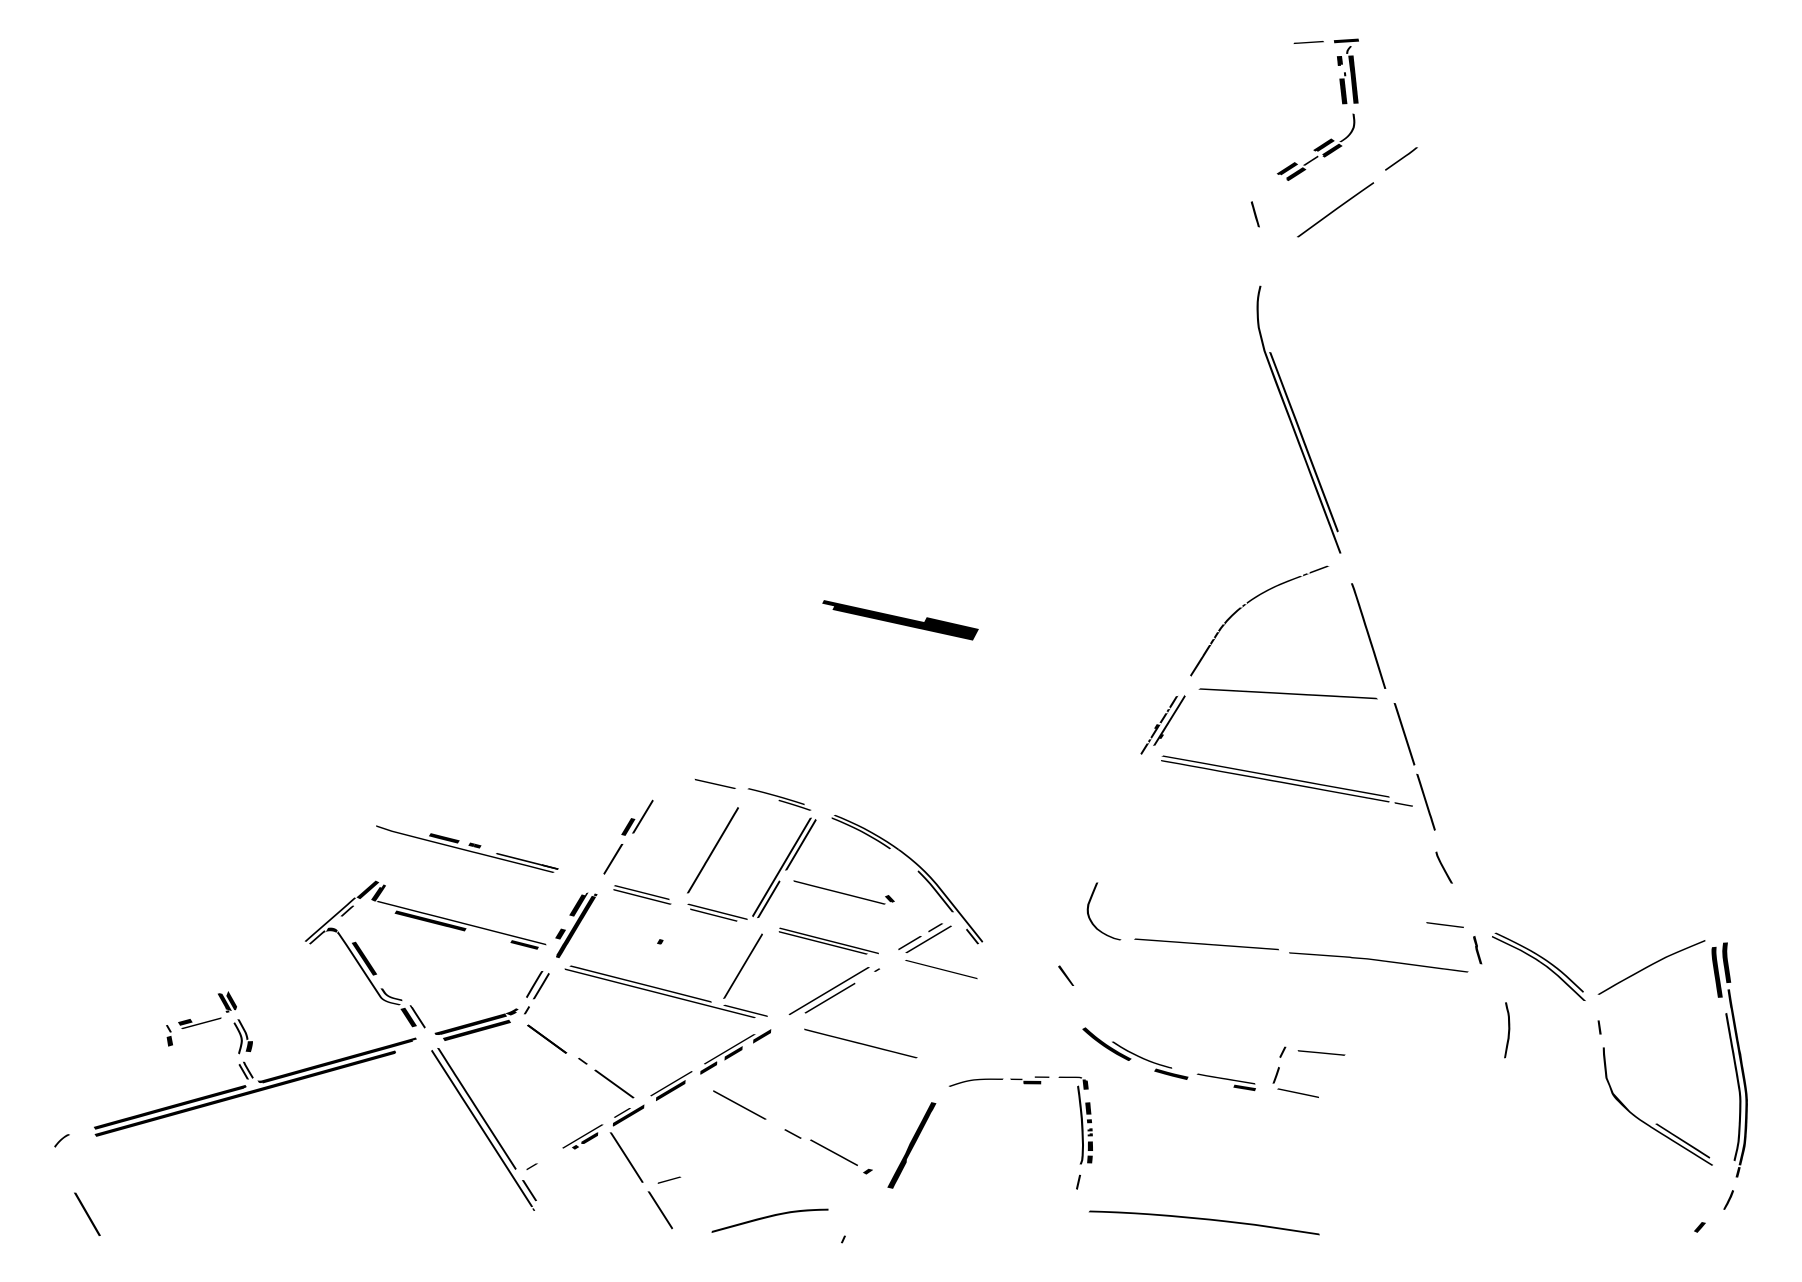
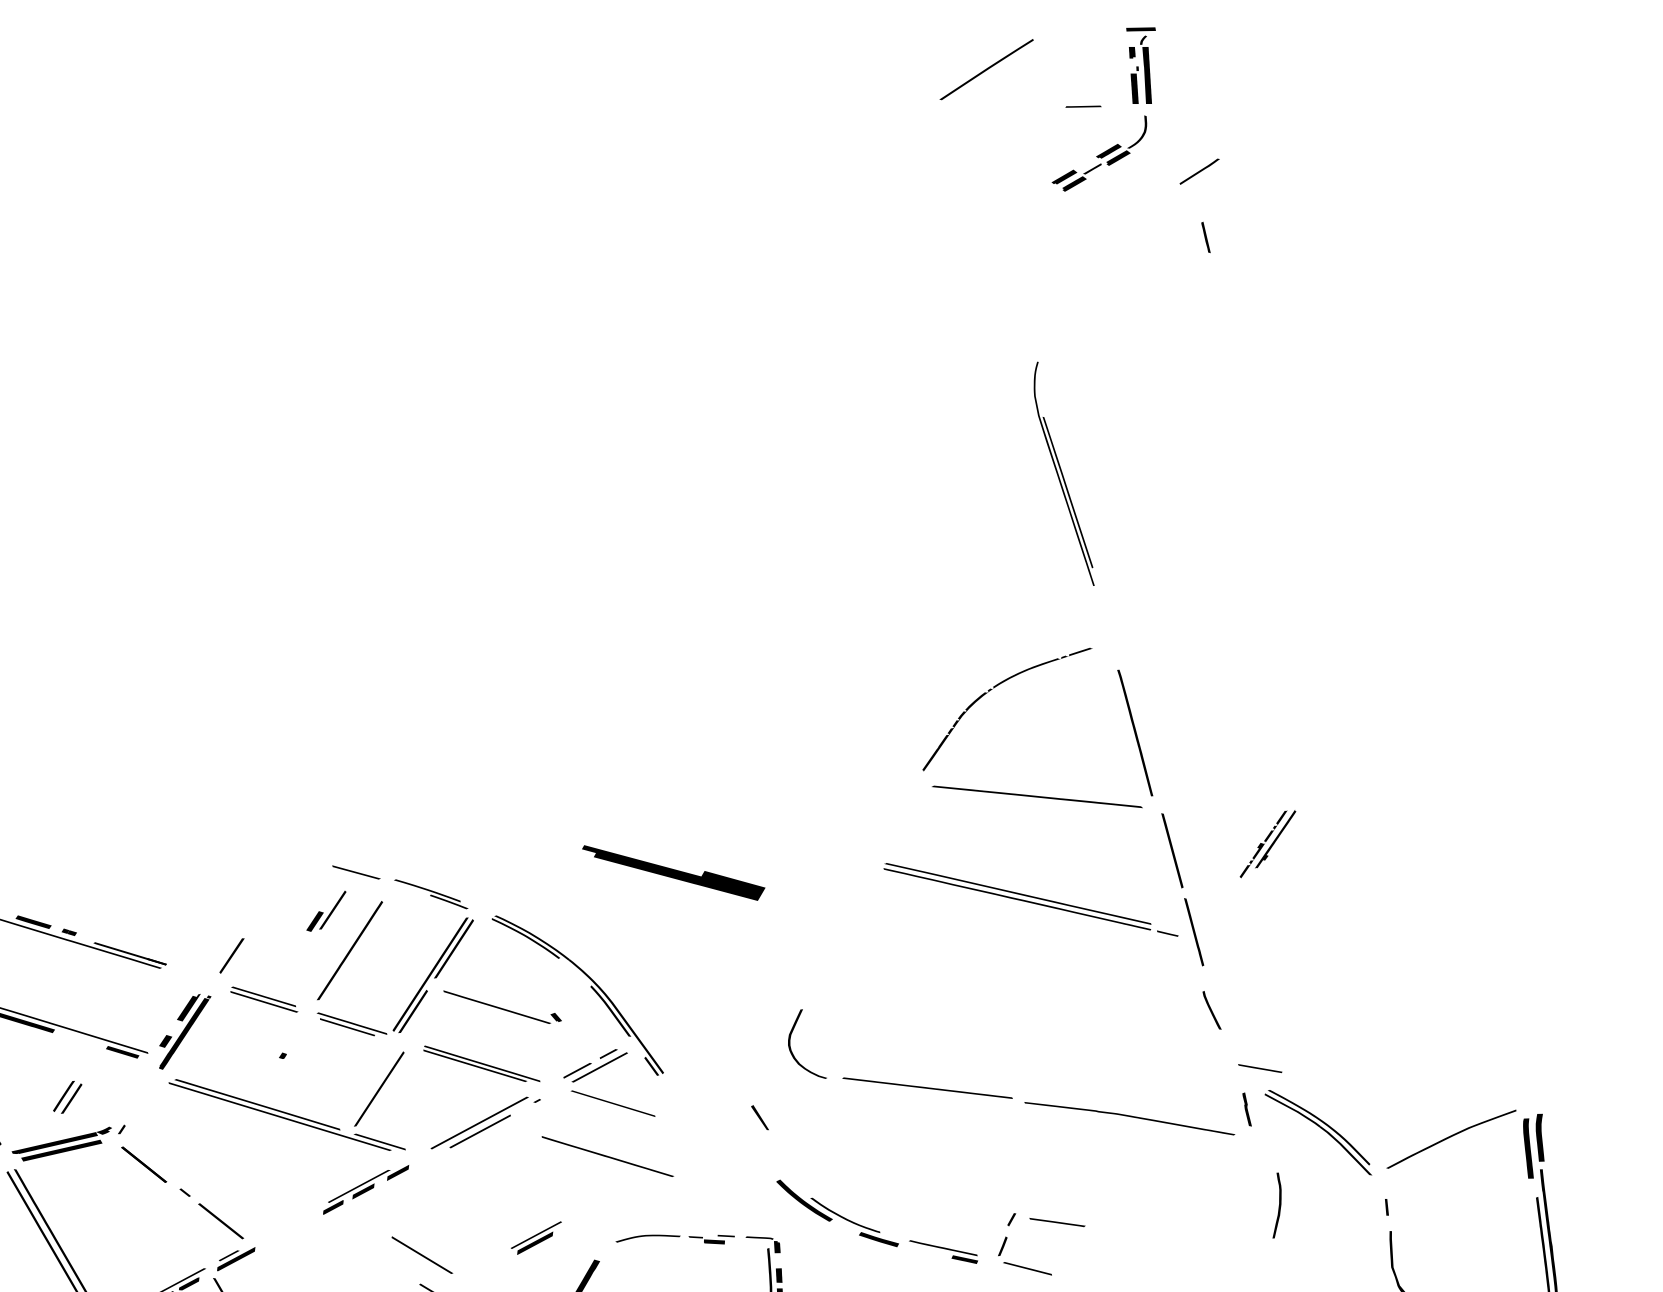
line: (1308, 42) -> (1083, 106), moved
line: (1335, 209) -> (986, 69), moved
line: (1254, 214) -> (1204, 237), moved
part: (1298, 419) -> (1064, 473), size x0.7
part: (900, 620) -> (673, 873), moved
part: (1162, 724) -> (1267, 843), moved
part: (637, 817) -> (326, 910), moved
line: (1444, 924) -> (1259, 1067), moved
part: (537, 985) -> (67, 1097), moved
line: (860, 1043) -> (607, 1156), moved
part: (671, 1085) -> (536, 1237), moved
line: (739, 1104) -> (421, 1254), moved

